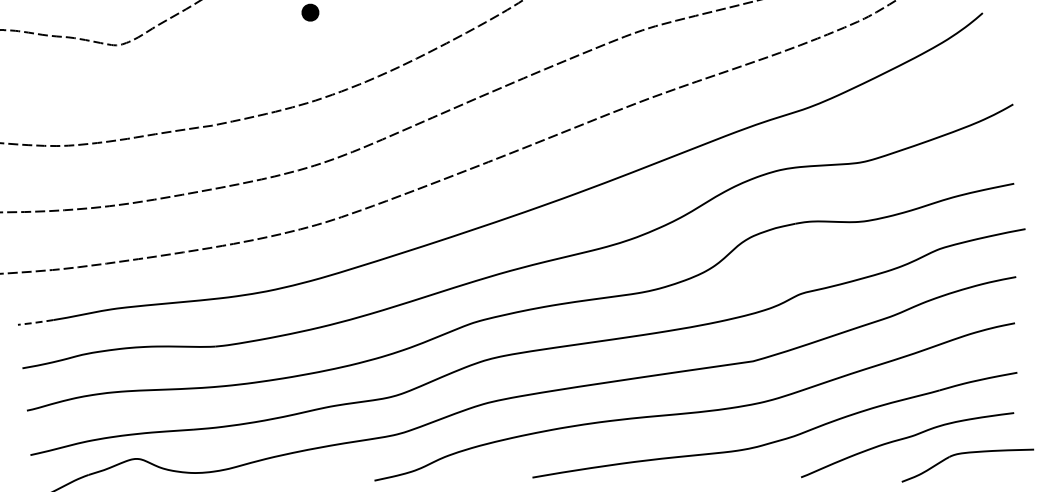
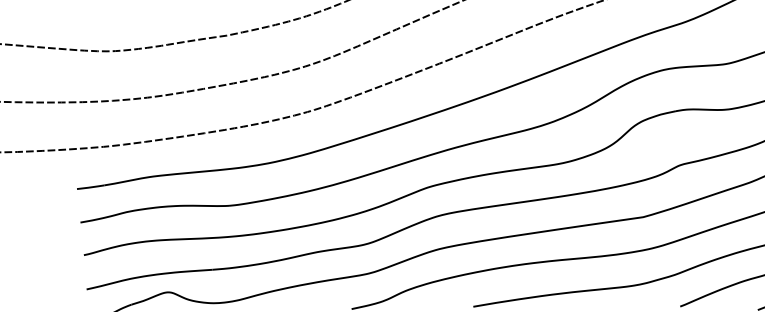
line: (35, 322) -> (90, 187), dashed -> solid

